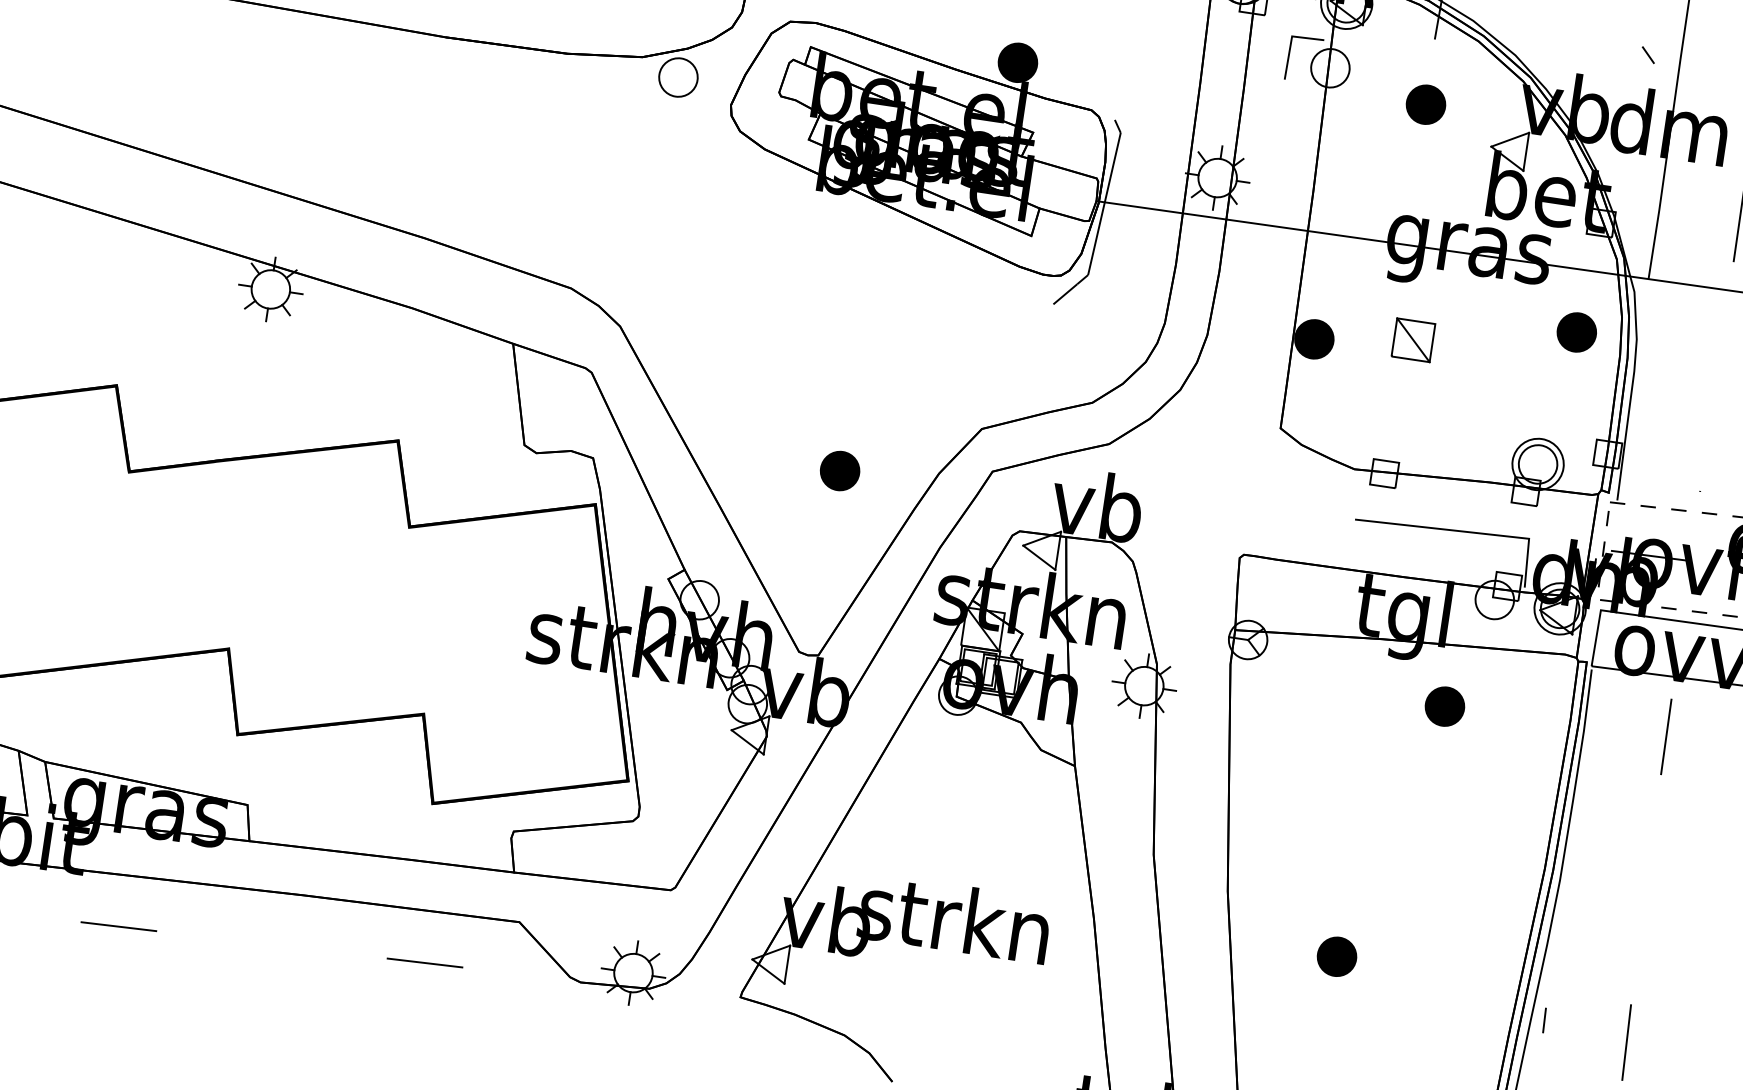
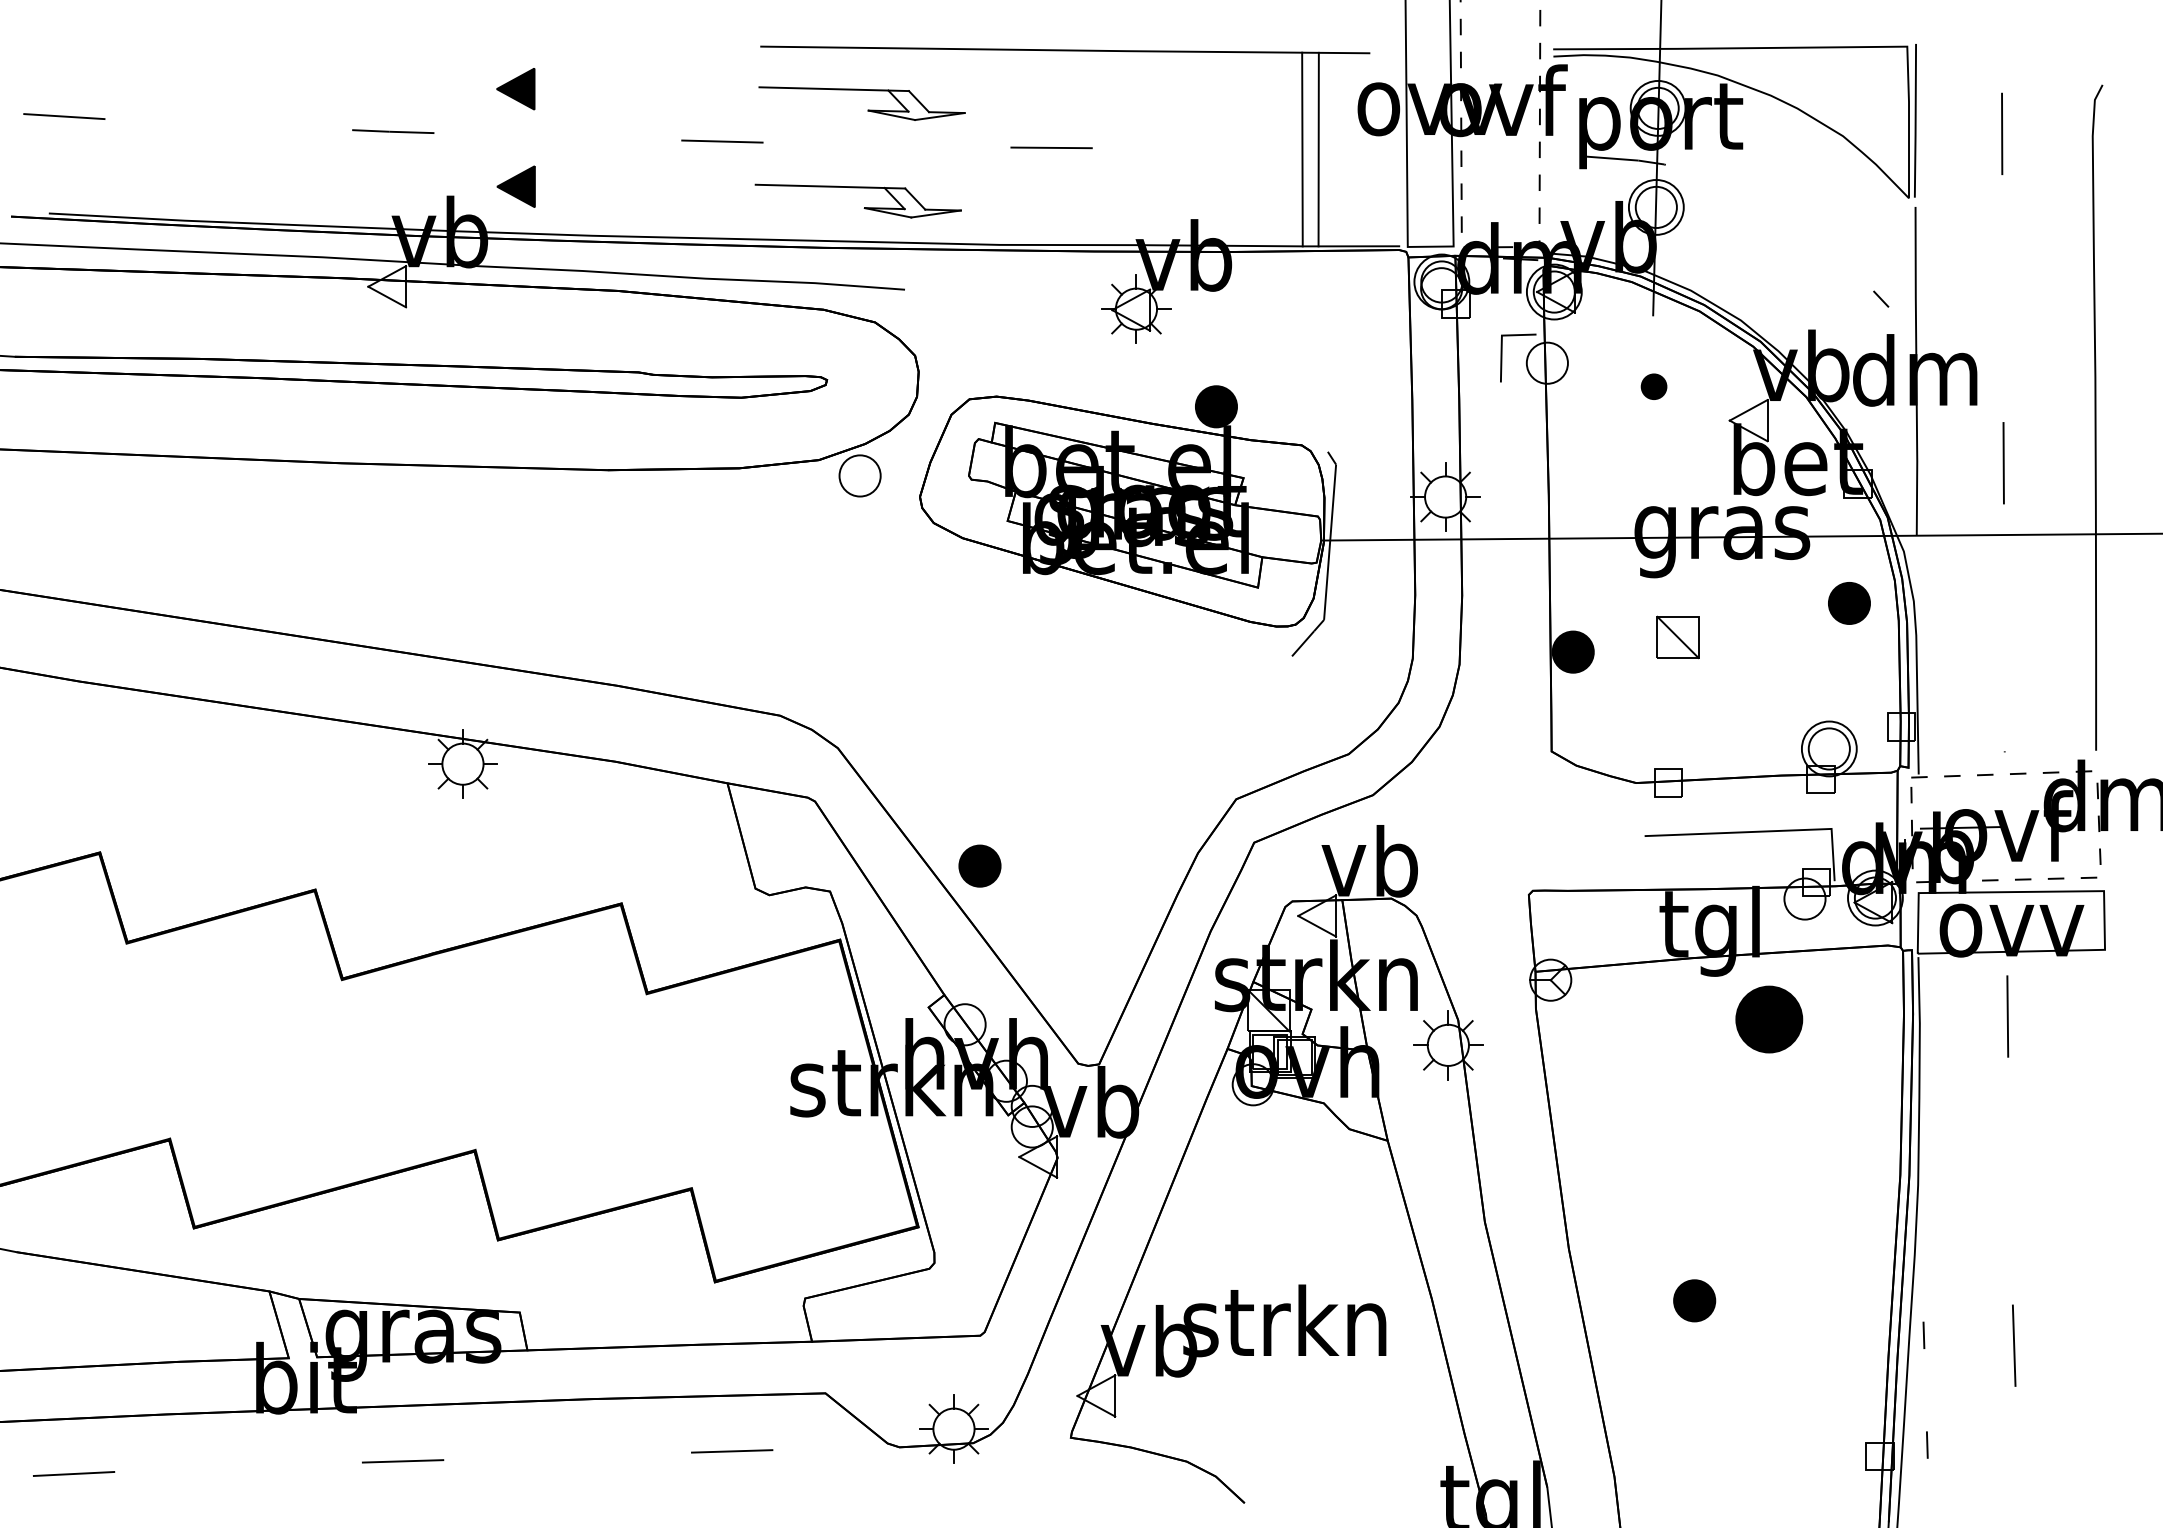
part: (1425, 104) -> (1653, 386), size x0.6
part: (839, 470) -> (979, 865), moved
part: (1444, 706) -> (1768, 1019), size x1.6

